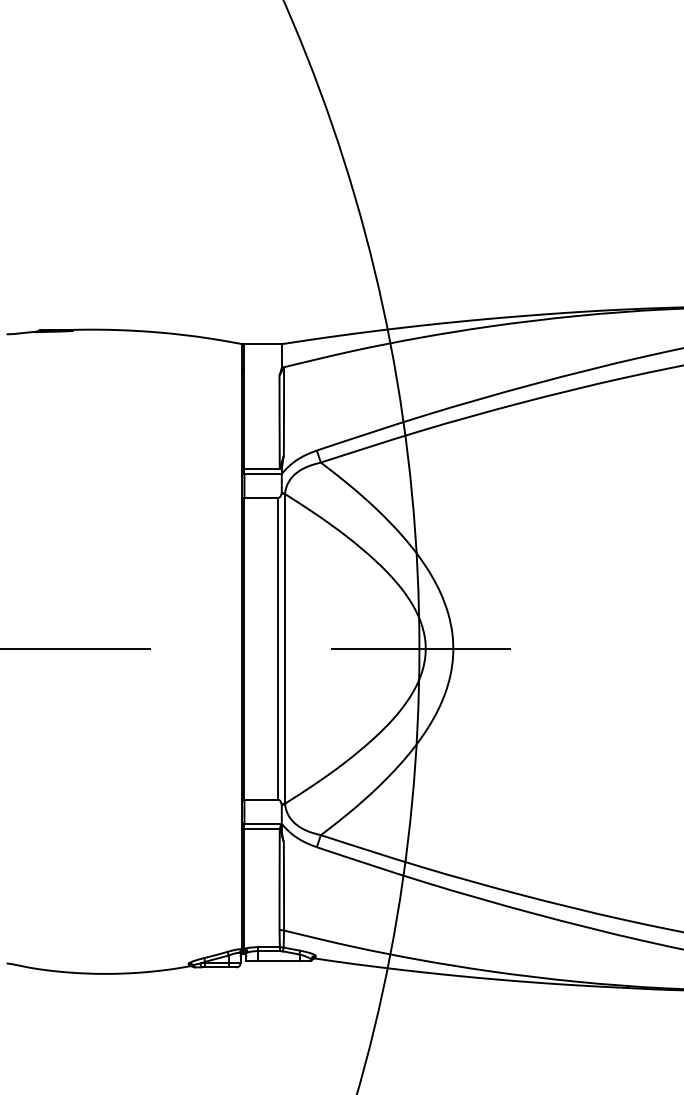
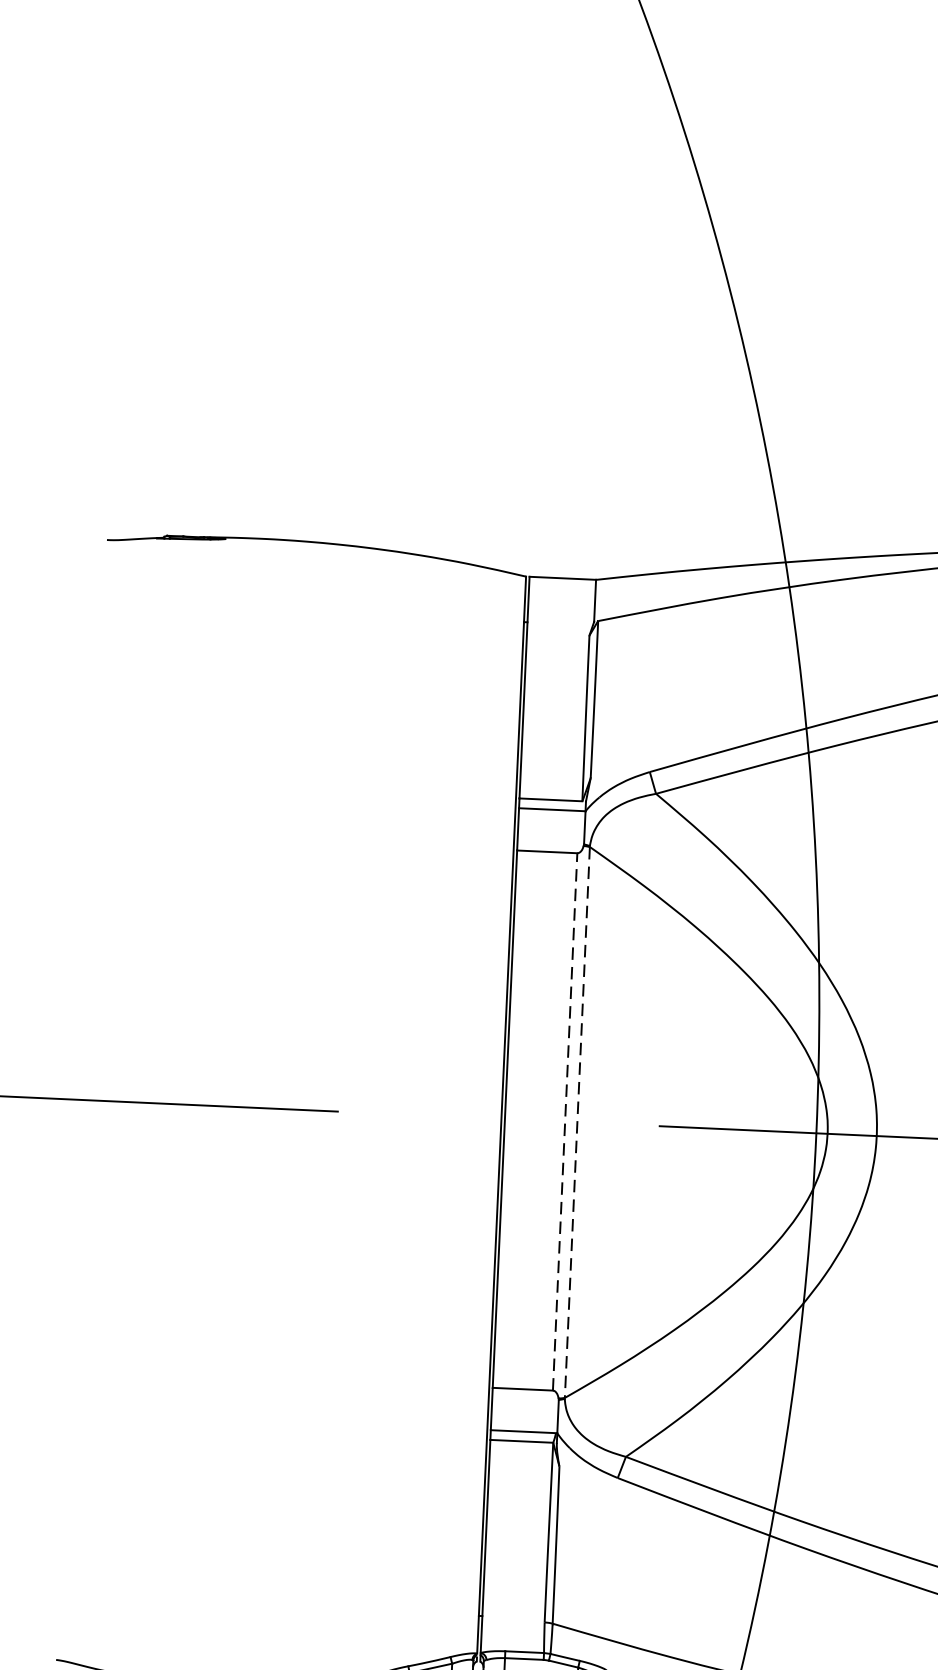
line: (278, 648) -> (565, 1121), solid -> dashed
line: (285, 648) -> (578, 1121), solid -> dashed

